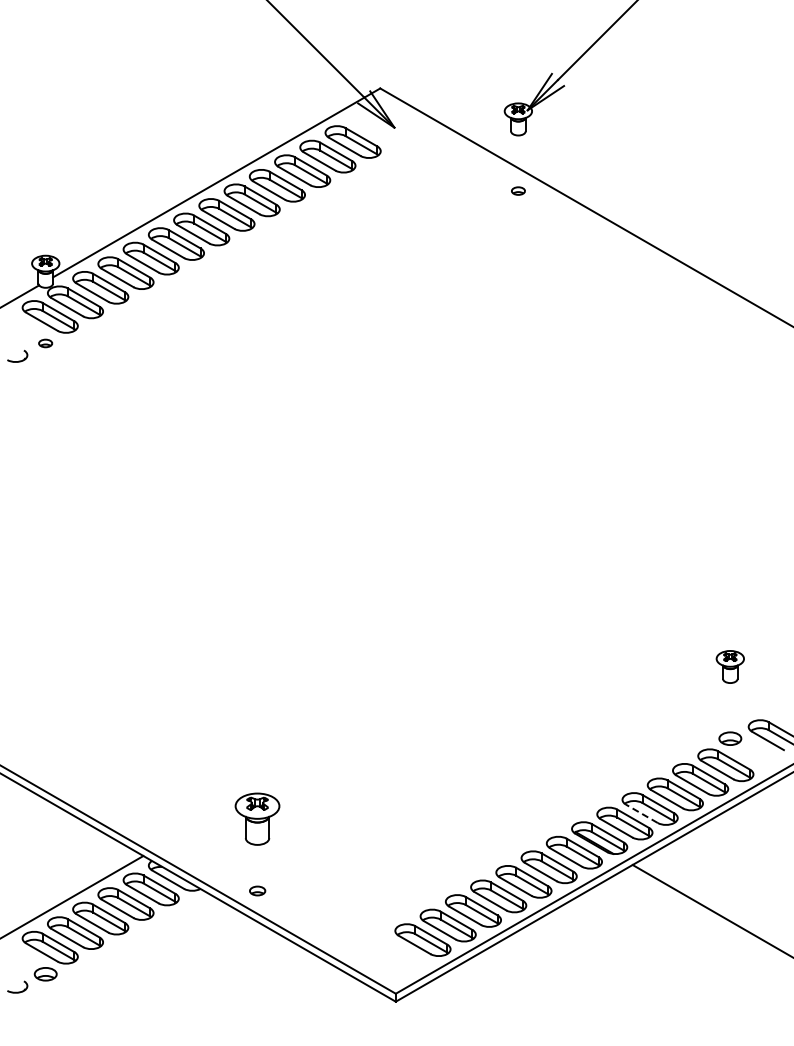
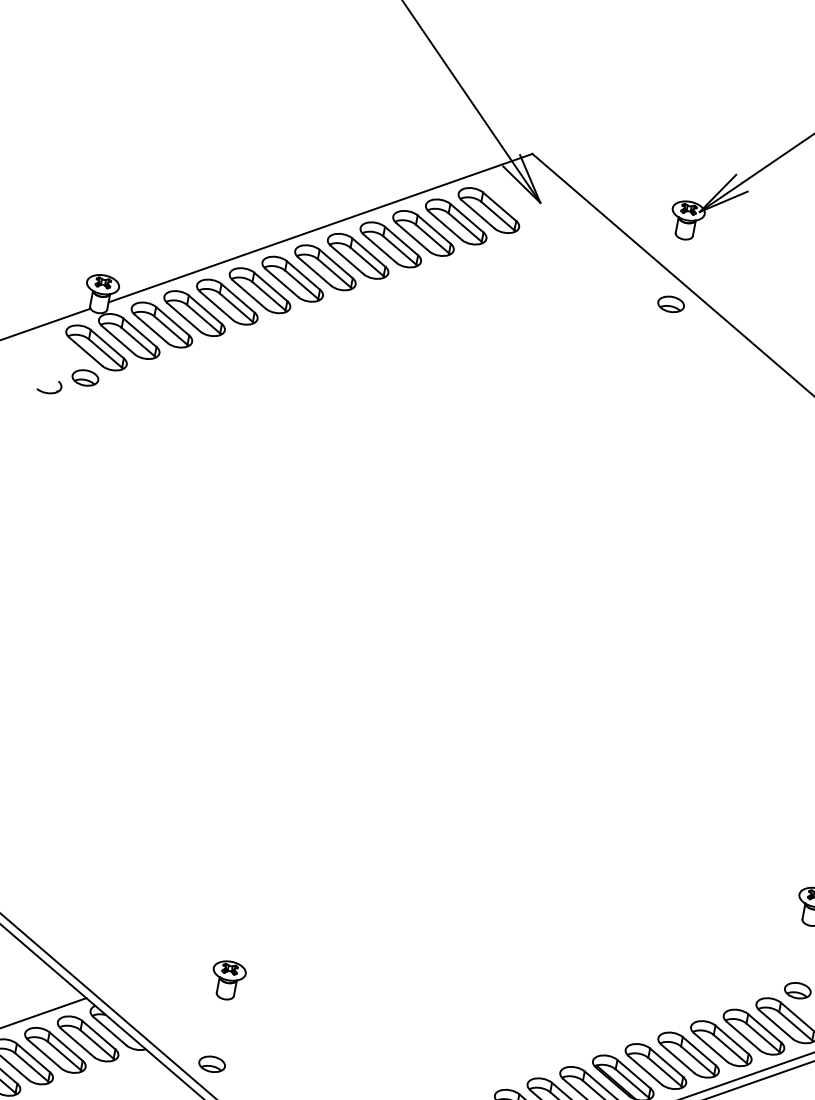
part: (518, 190) -> (671, 303), size x1.67
part: (45, 343) -> (85, 377), size x1.67
line: (641, 813) -> (677, 1058), dashed -> solid
part: (257, 819) -> (227, 980), size x0.62
part: (257, 890) -> (212, 1063), size x1.43

